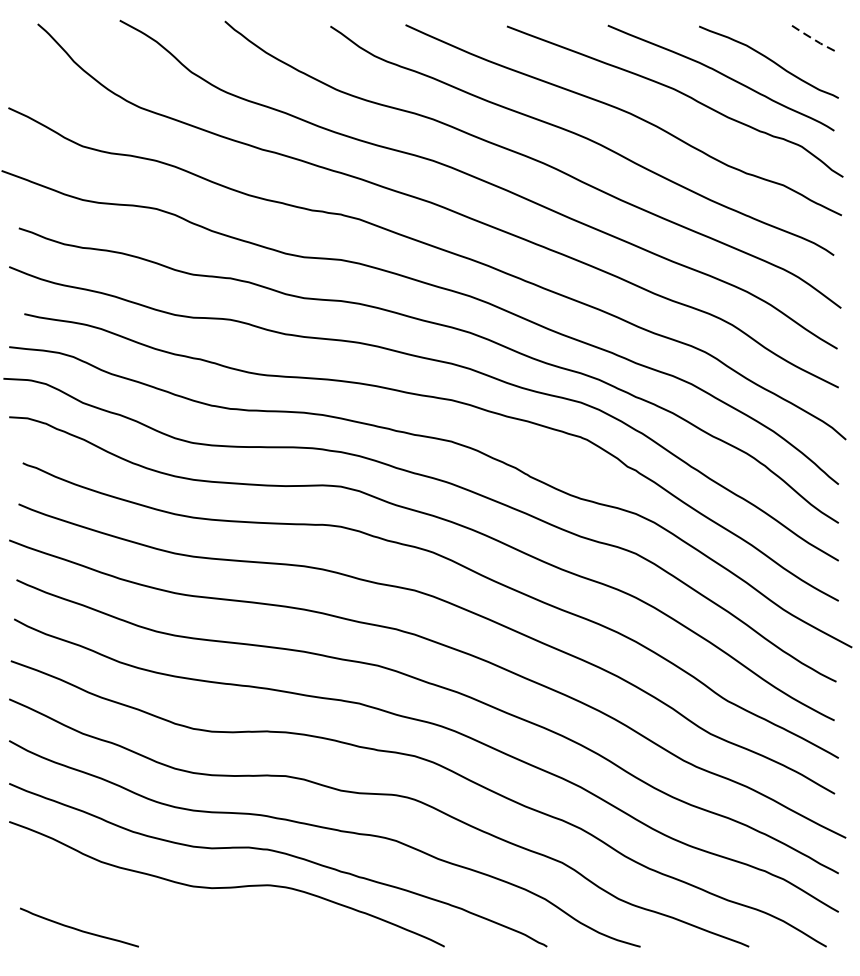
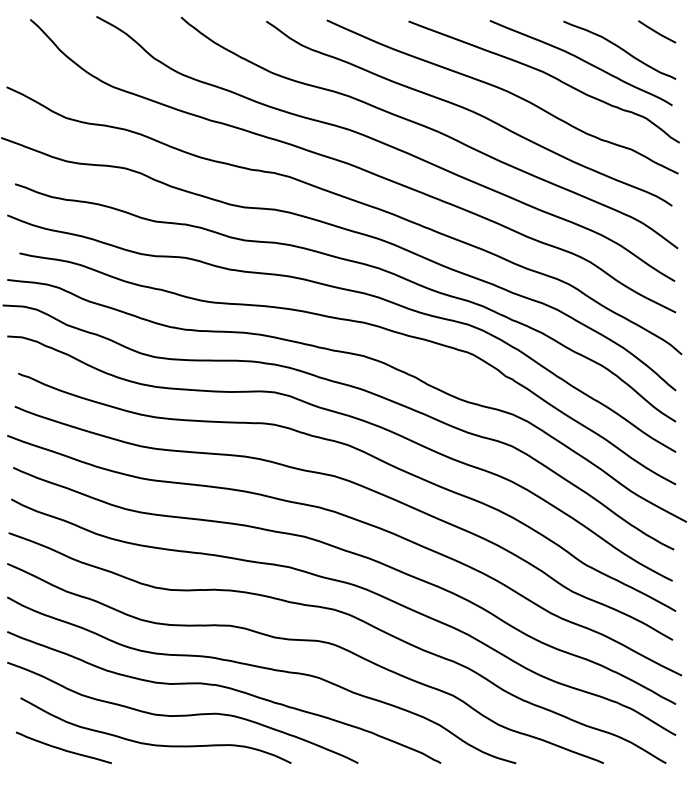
line: (815, 40) -> (657, 32), dashed -> solid
curve: (188, 922) -> (151, 743), added

